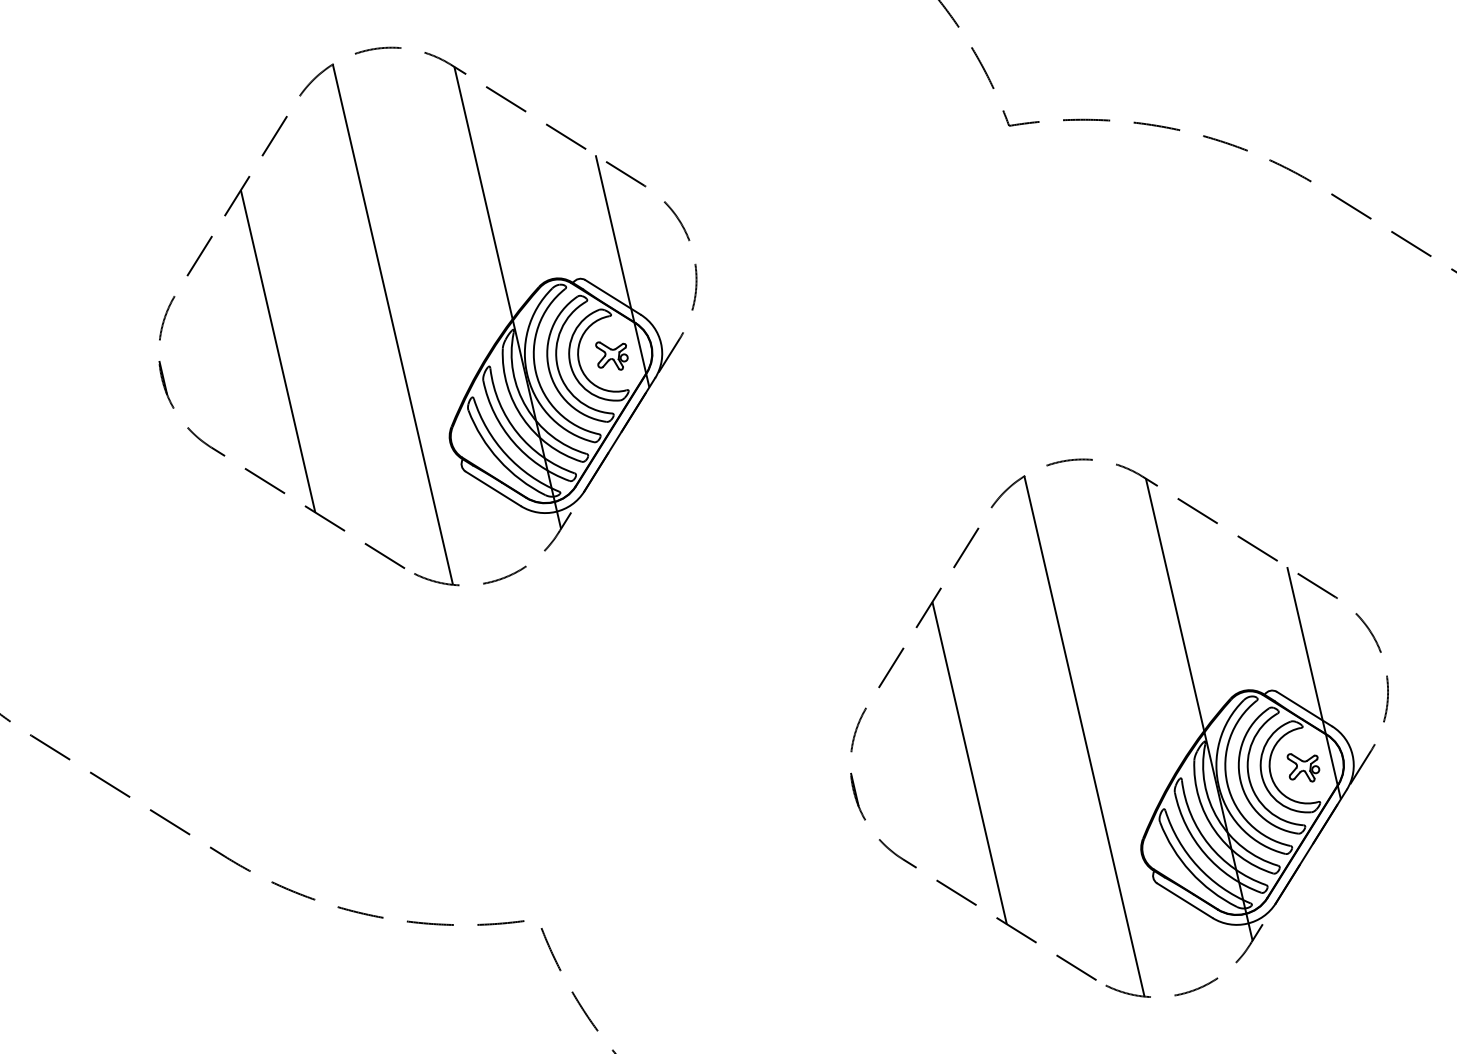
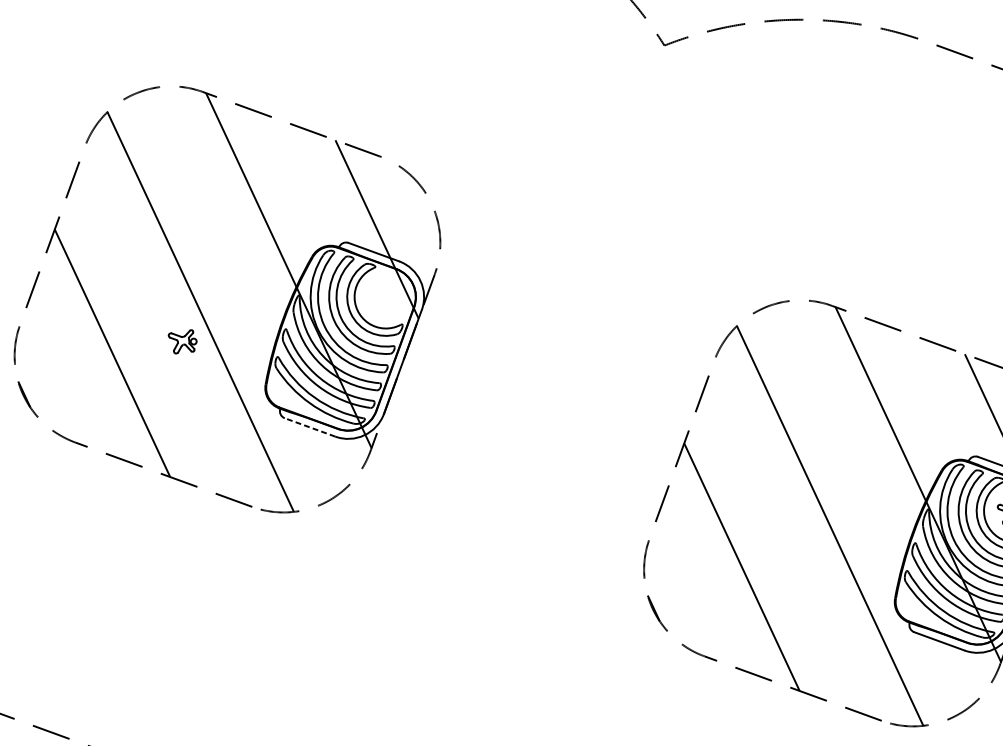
part: (611, 355) -> (183, 341), moved
line: (492, 488) -> (309, 427), solid -> dashed

